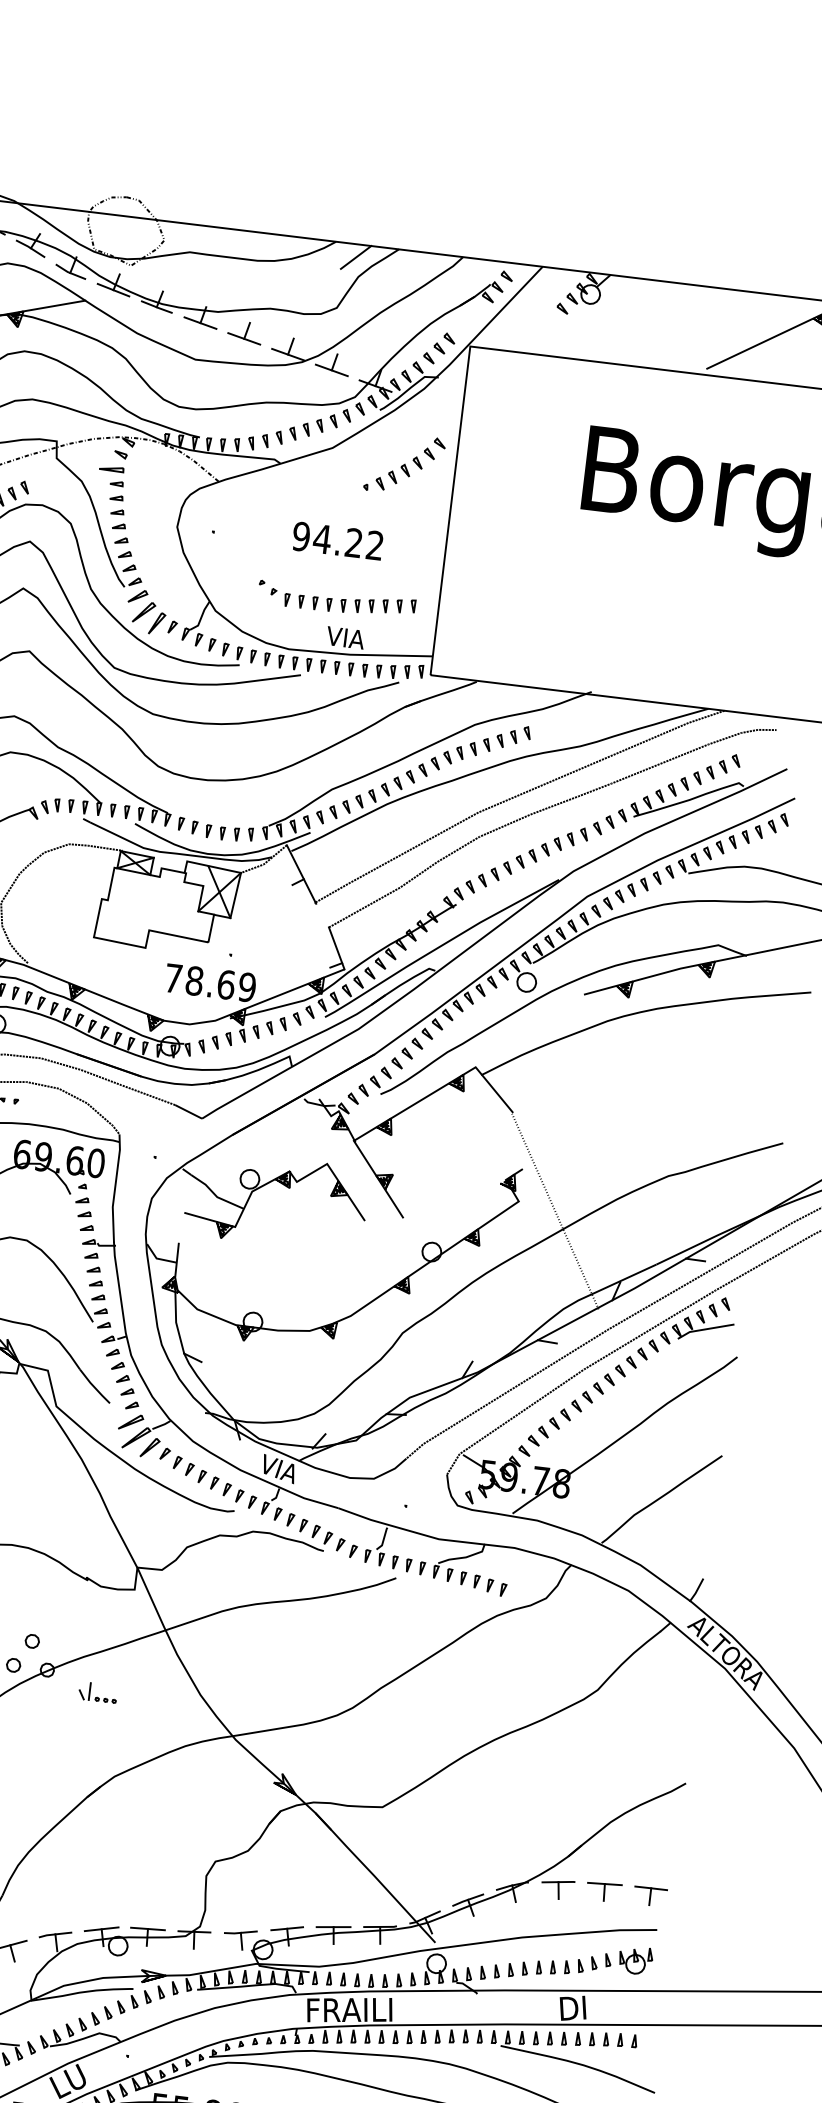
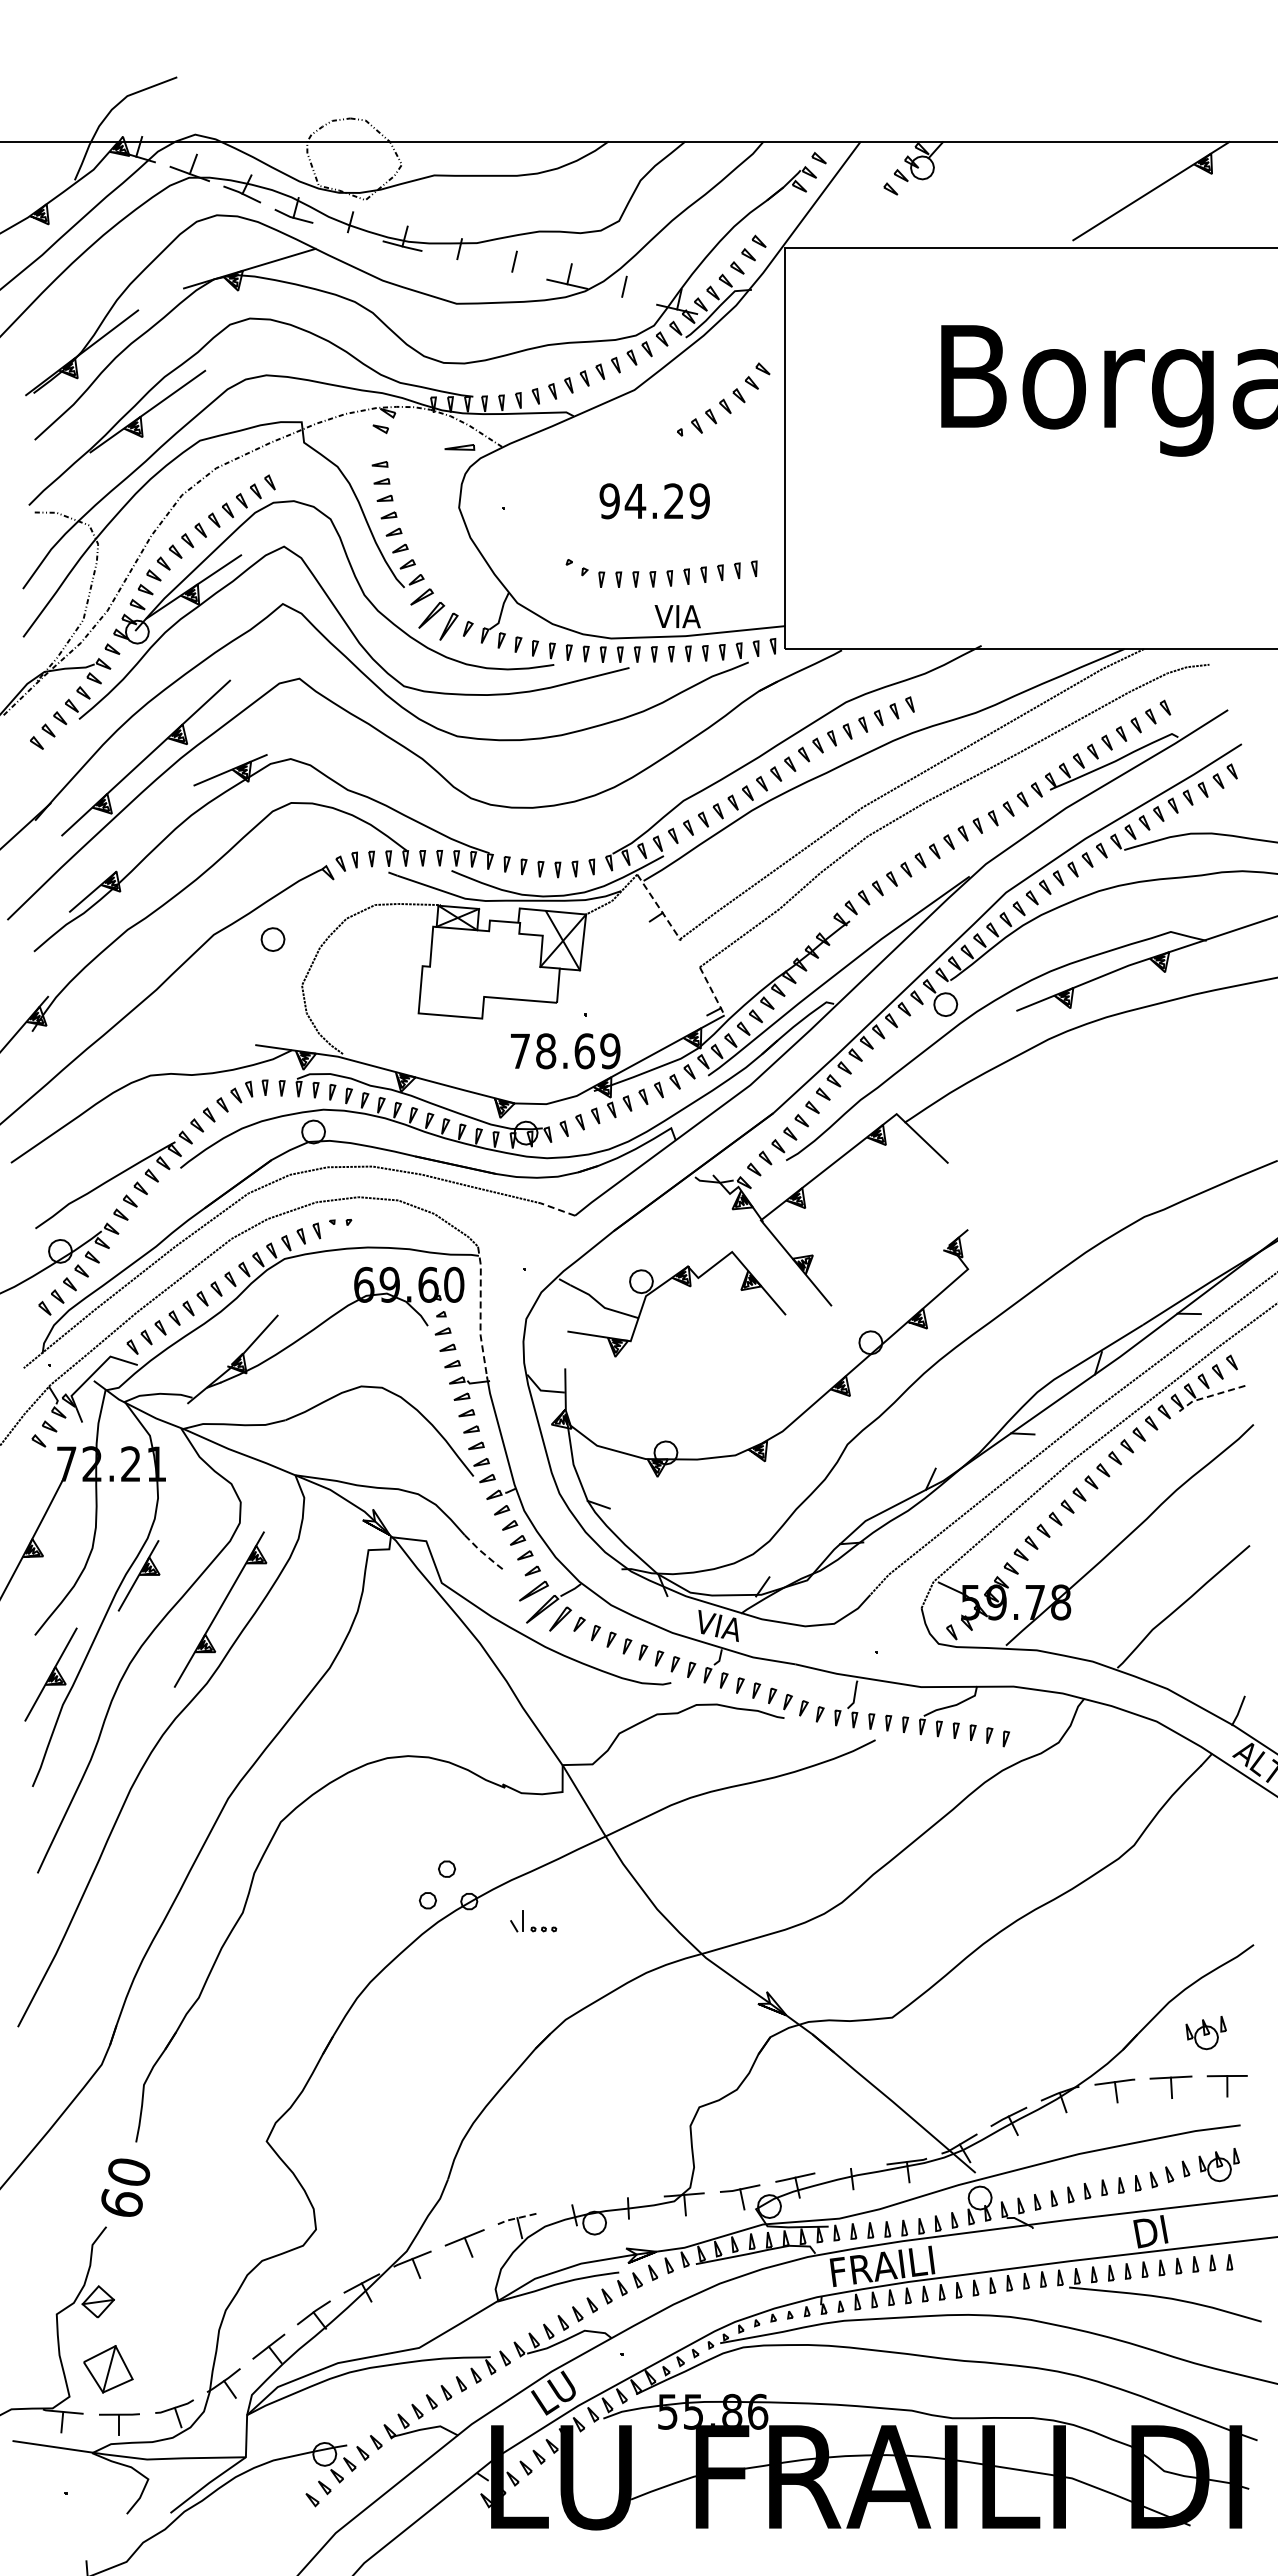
line: (355, 257) -> (634, 157), removed
line: (113, 289) -> (347, 231), removed
line: (200, 322) -> (457, 258), removed
line: (244, 338) -> (512, 271), removed
line: (332, 370) -> (622, 296), removed
part: (111, 468) -> (459, 447), moved
text: (374, 545) -> (699, 501), 94.22 -> 94.29
line: (301, 874) -> (659, 907), solid -> dashed
line: (336, 948) -> (712, 991), solid -> dashed
line: (188, 1111) -> (557, 1209), solid -> dashed
line: (114, 1189) -> (480, 1313), solid -> dashed
line: (555, 1211) -> (1013, 1275), removed
line: (704, 1329) -> (1209, 1396), solid -> dashed
line: (95, 1387) -> (485, 1554), solid -> dashed
part: (637, 1851) -> (1205, 2033), added
line: (333, 1926) -> (850, 2168), removed
line: (101, 1928) -> (572, 2204), removed
line: (147, 1929) -> (627, 2198), removed
line: (55, 1934) -> (517, 2218), solid -> dashed

